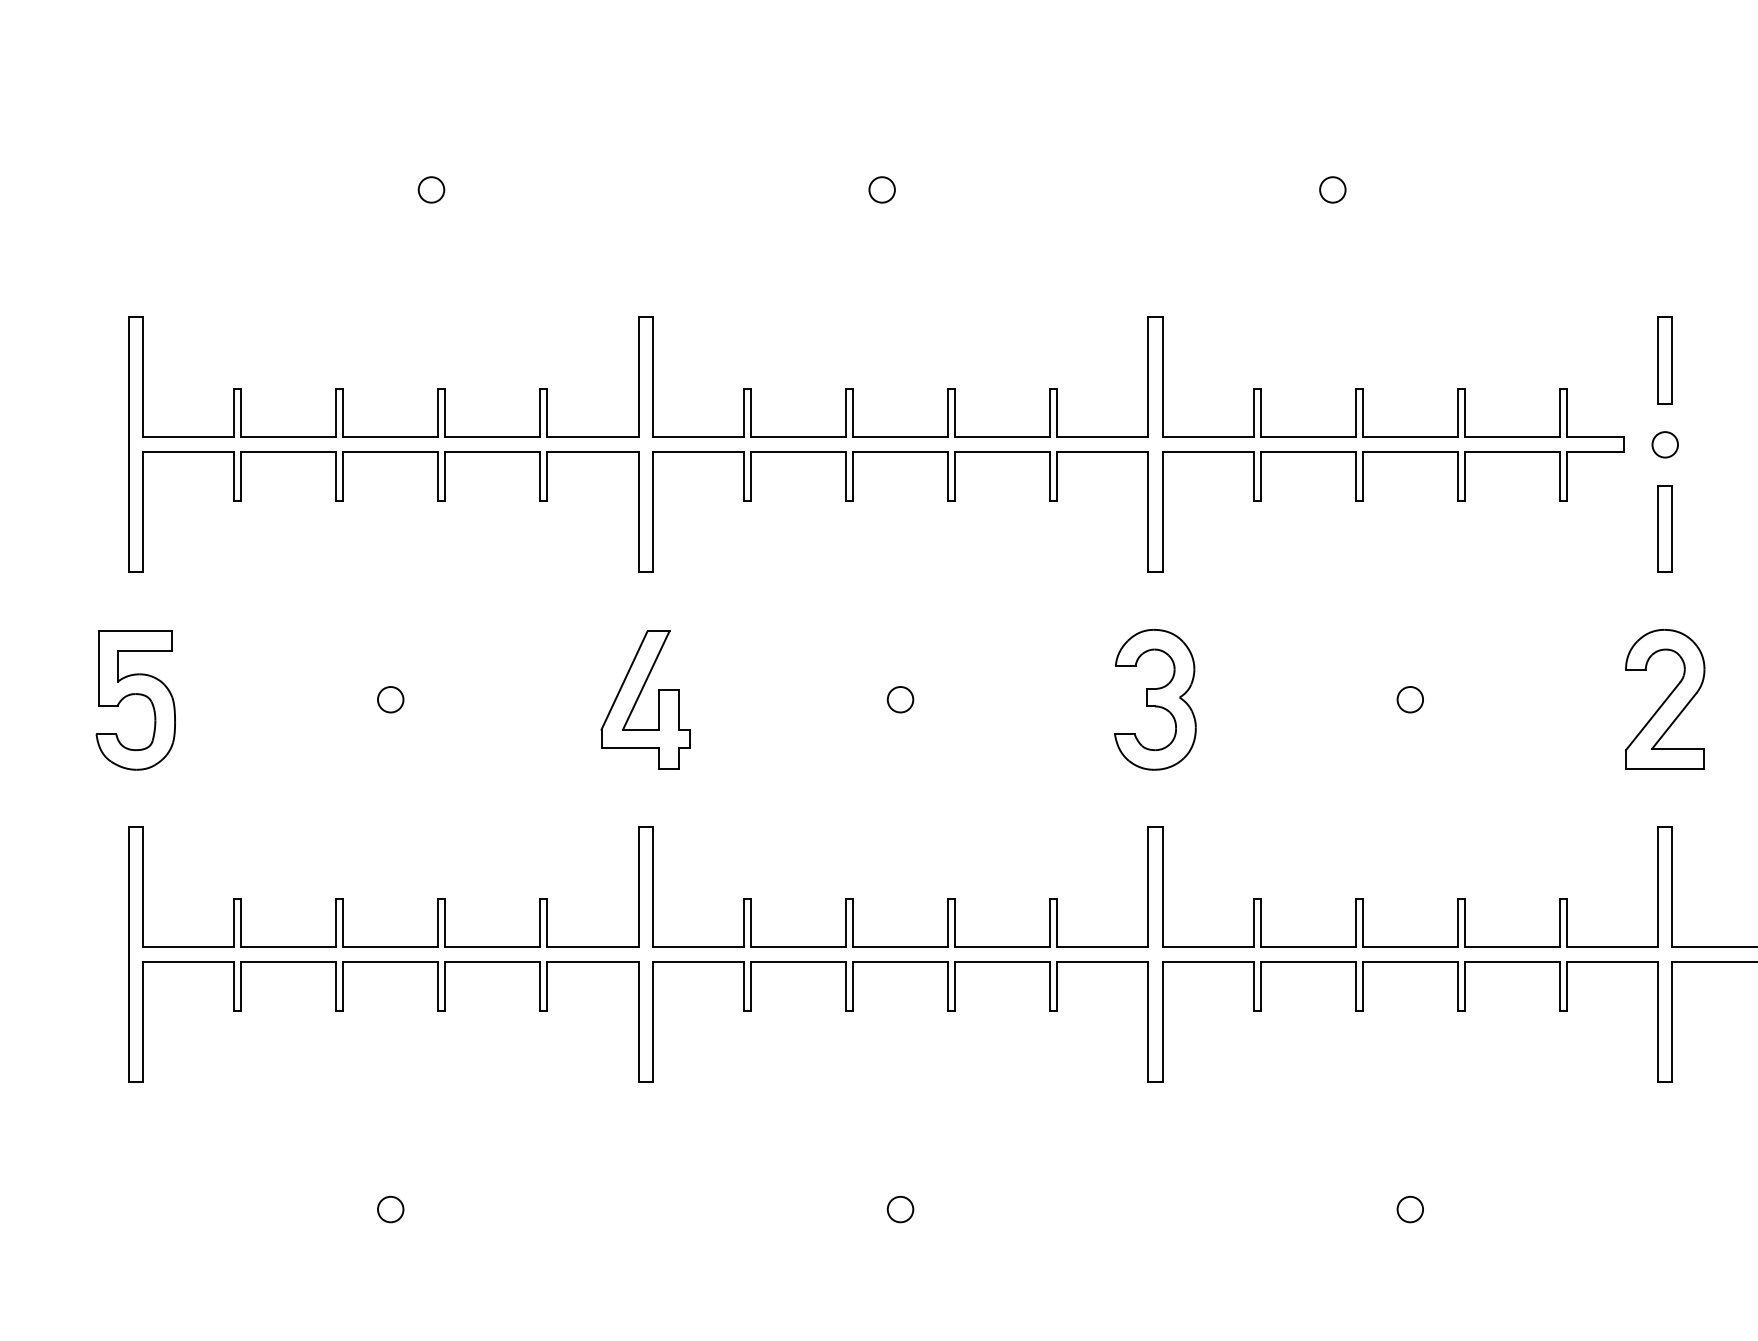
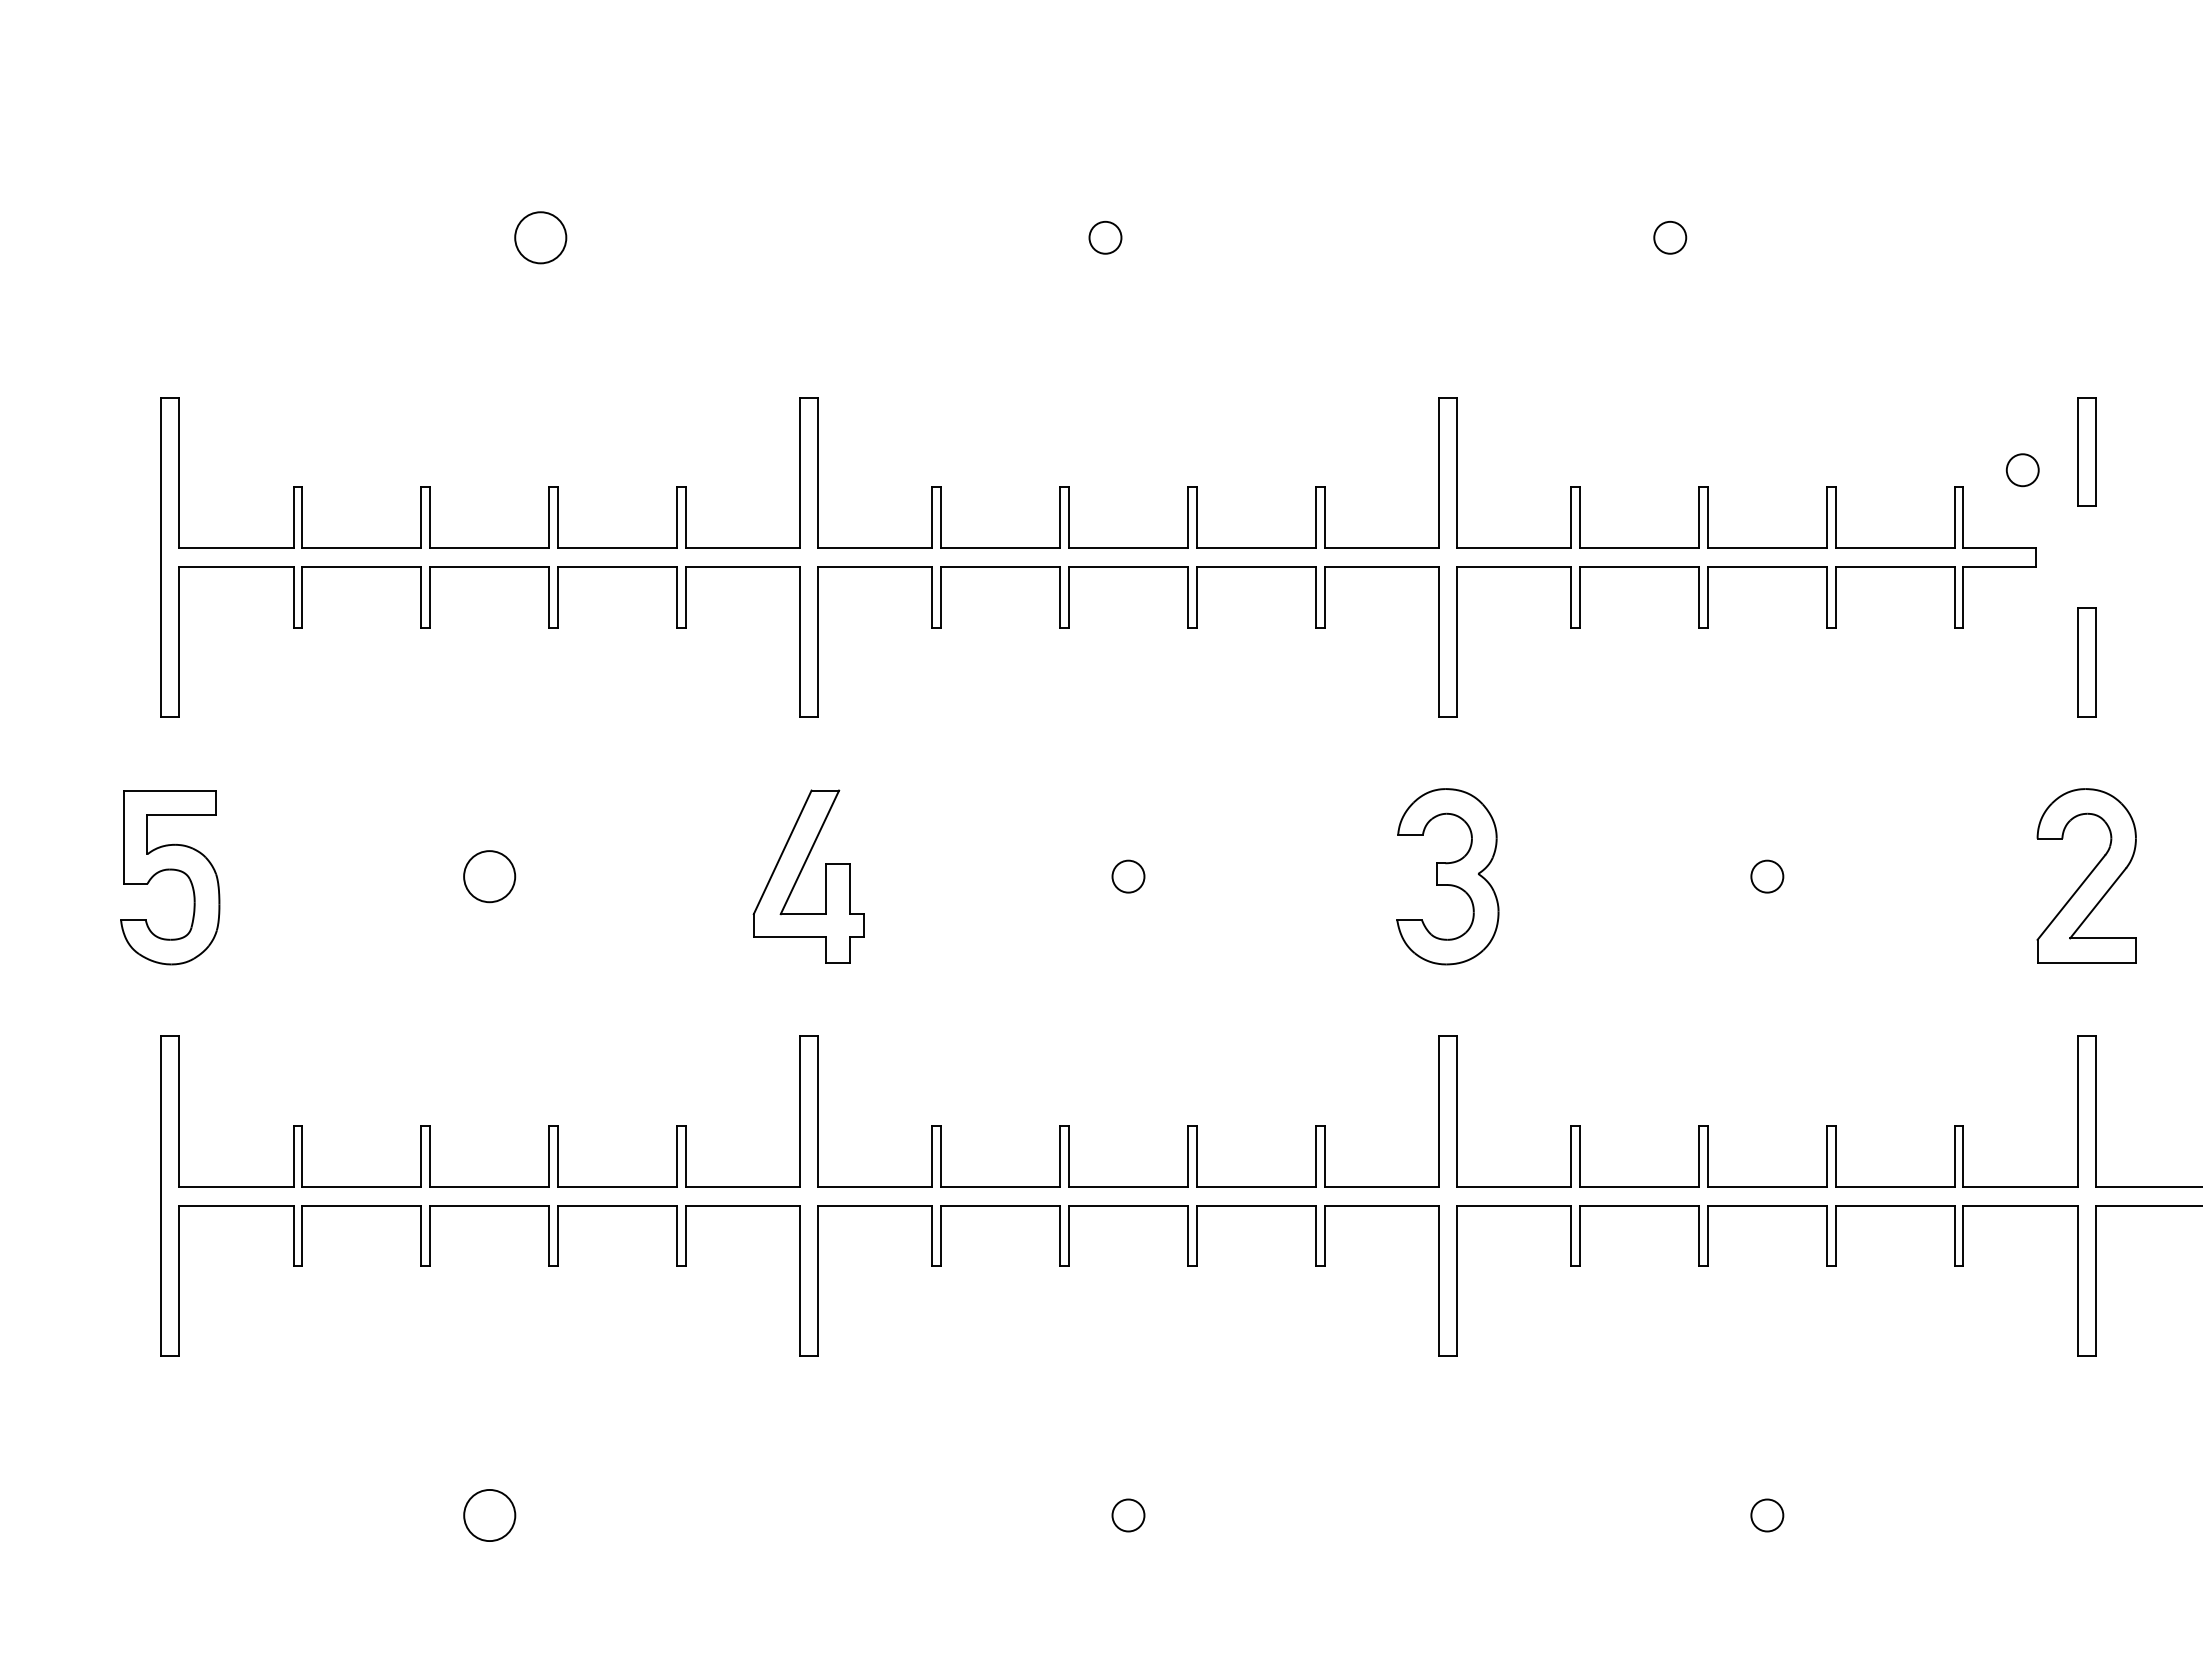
circle: (431, 189) -> (540, 237), size x1.6
circle: (1665, 445) -> (2022, 470), moved
circle: (390, 699) -> (489, 876), size x1.6
circle: (390, 1209) -> (489, 1515), size x1.6

